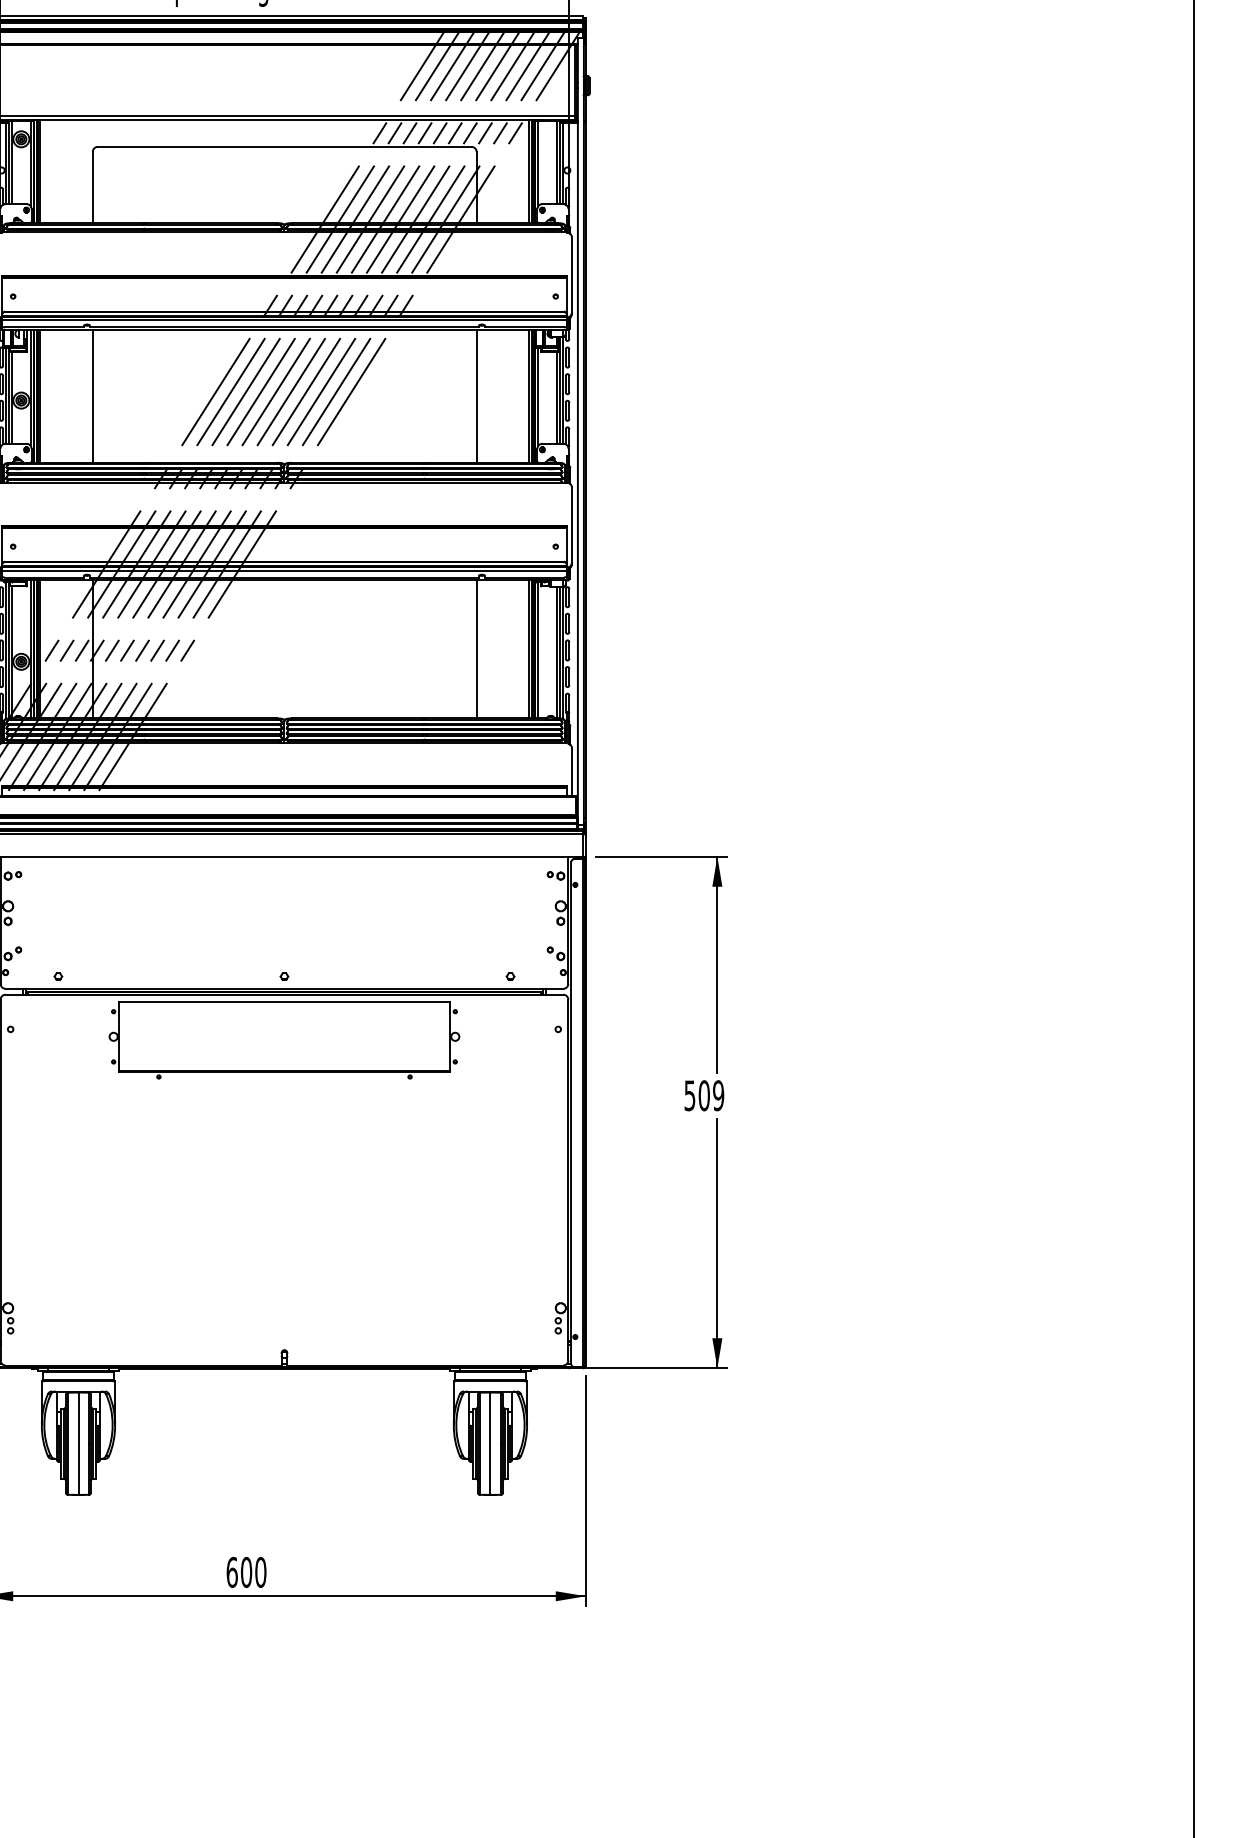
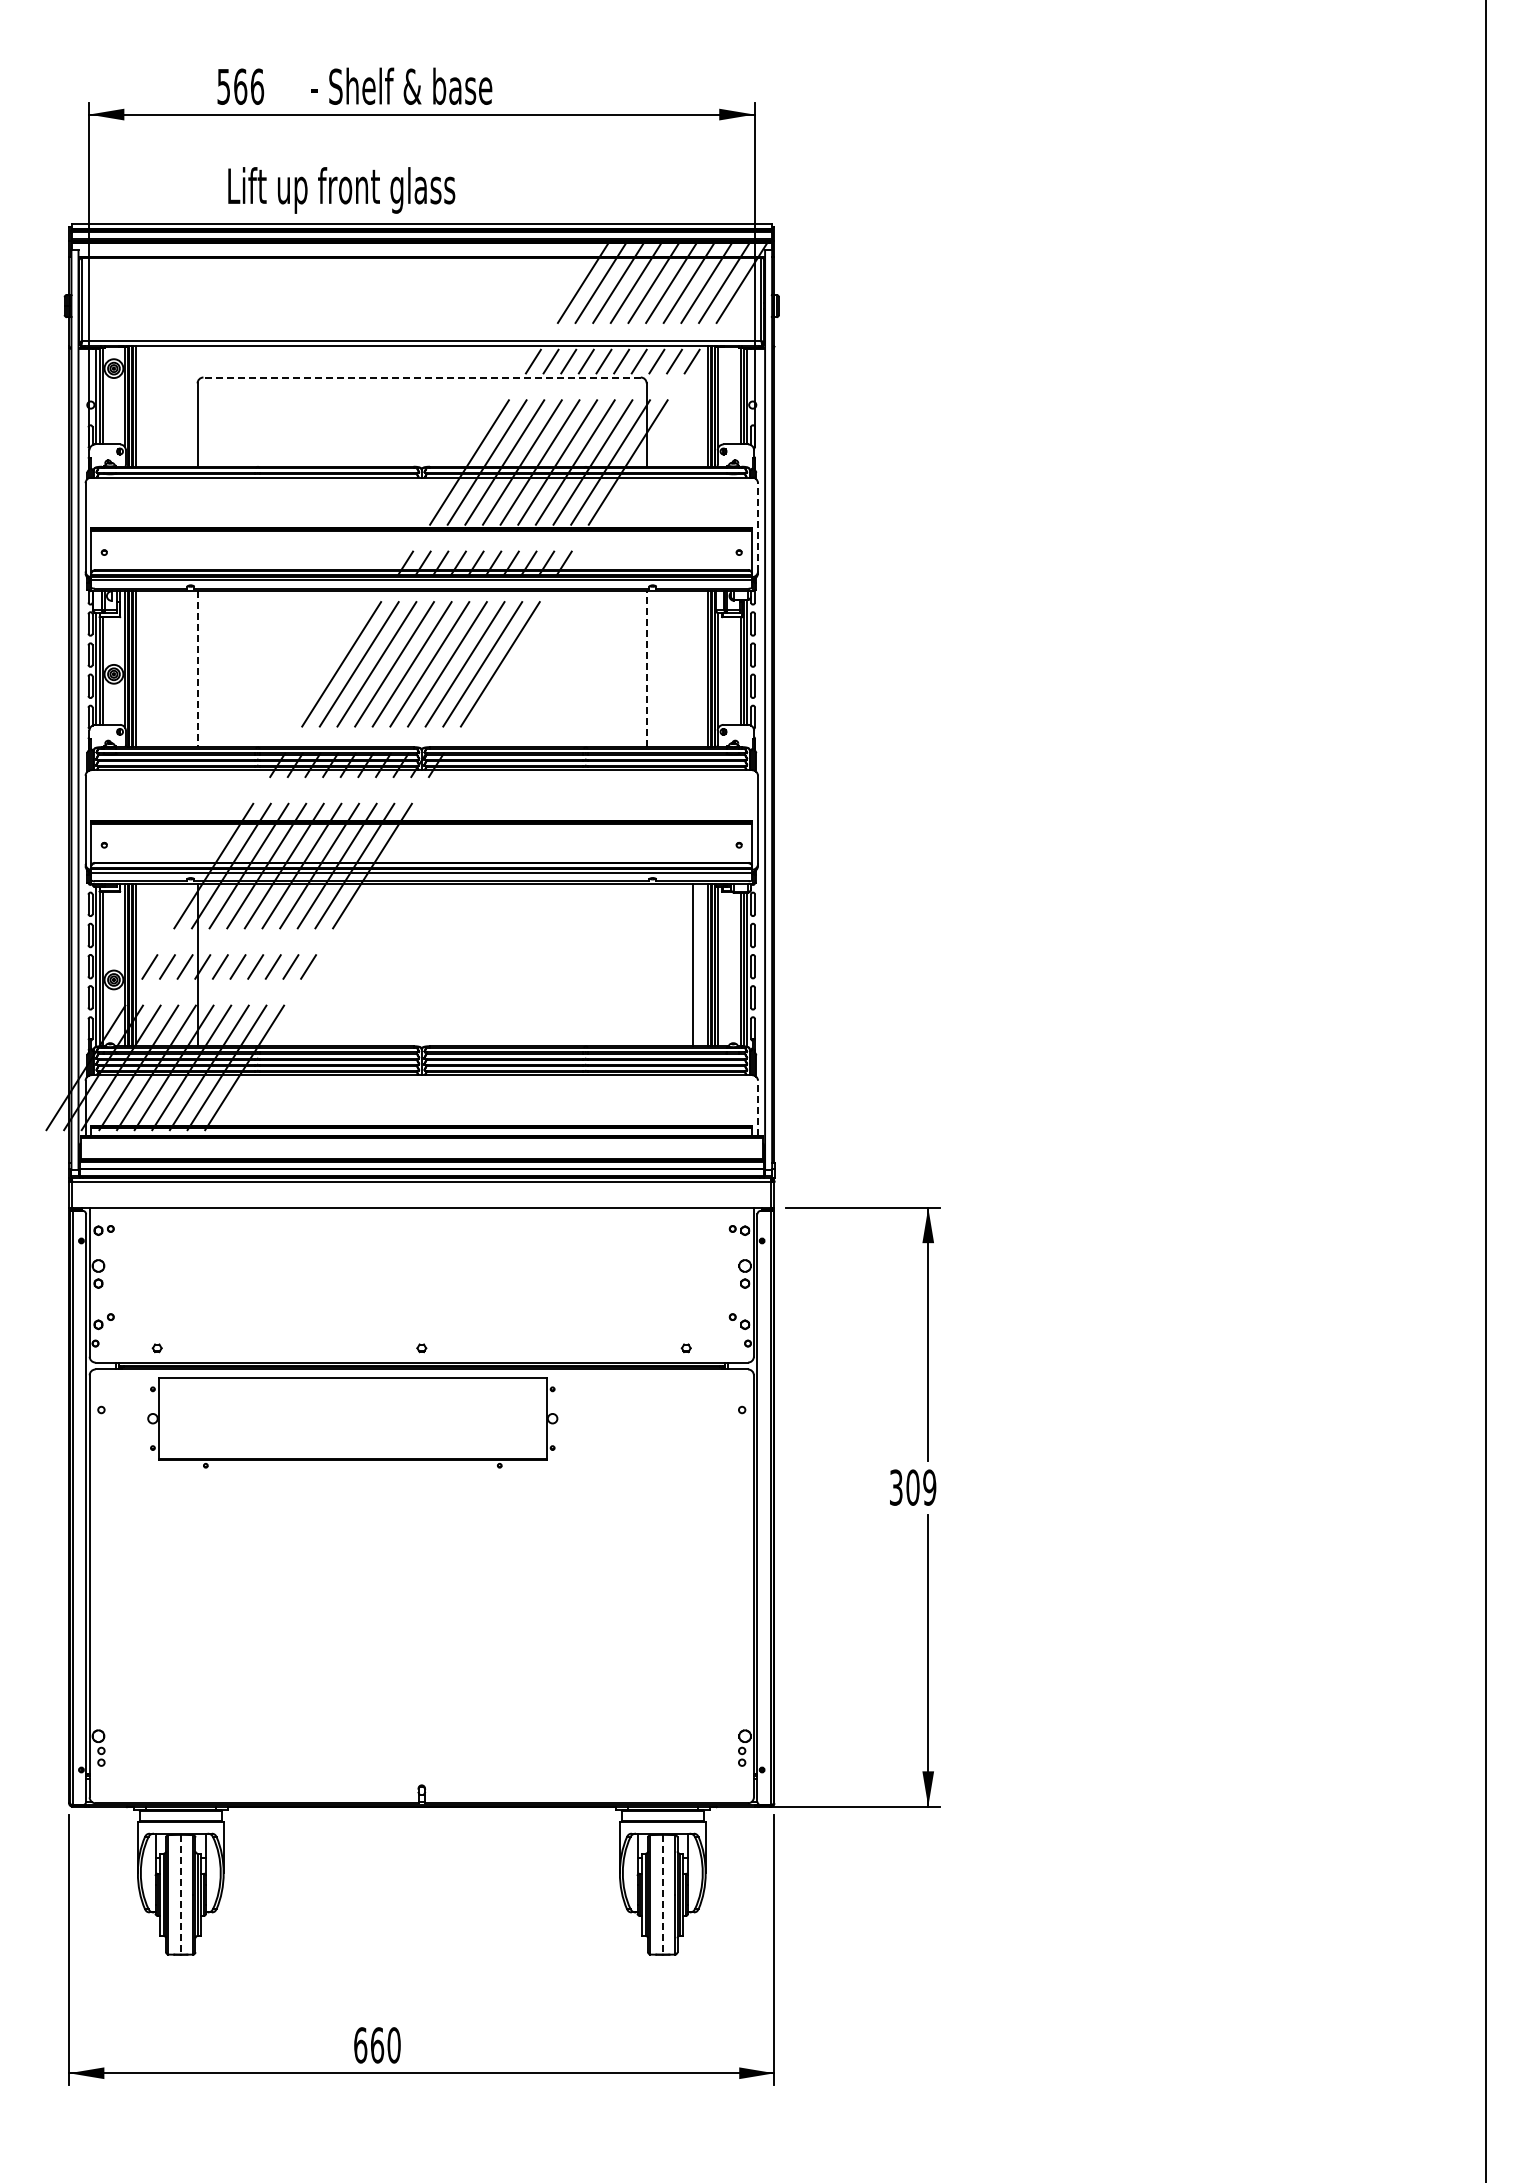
line: (285, 146) -> (422, 377), solid -> dashed
line: (572, 274) -> (758, 526), solid -> dashed
line: (92, 396) -> (197, 669), solid -> dashed
line: (476, 396) -> (646, 669), solid -> dashed
line: (476, 648) -> (692, 964), moved
line: (572, 771) -> (758, 1108), solid -> dashed
part: (284, 1040) -> (352, 1422), moved
text: (690, 1095) -> (896, 1487), 509 -> 309
line: (78, 1443) -> (180, 1894), solid -> dashed
line: (490, 1443) -> (662, 1894), solid -> dashed
text: (246, 1572) -> (377, 2045), 600 -> 660

